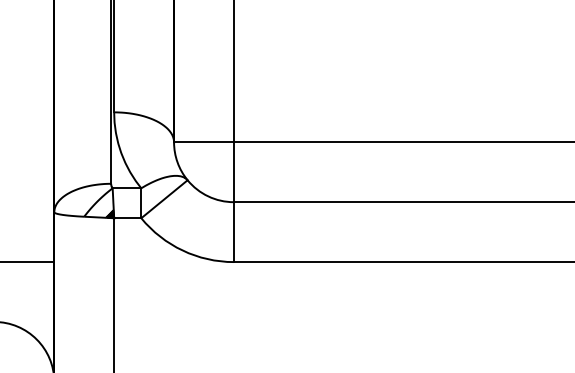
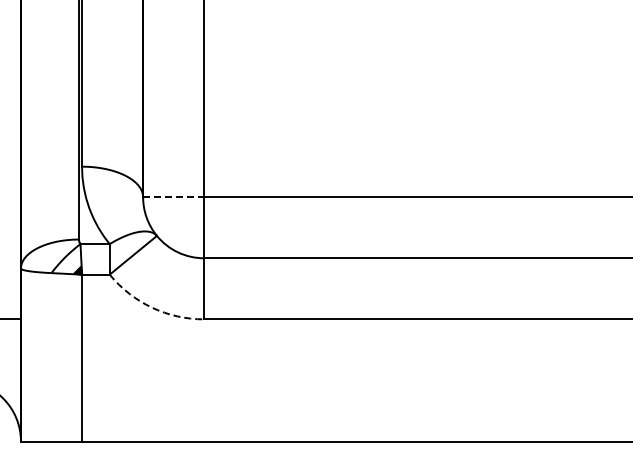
line: (203, 142) -> (173, 197), solid -> dashed
arc: (182, 250) -> (151, 307), solid -> dashed

